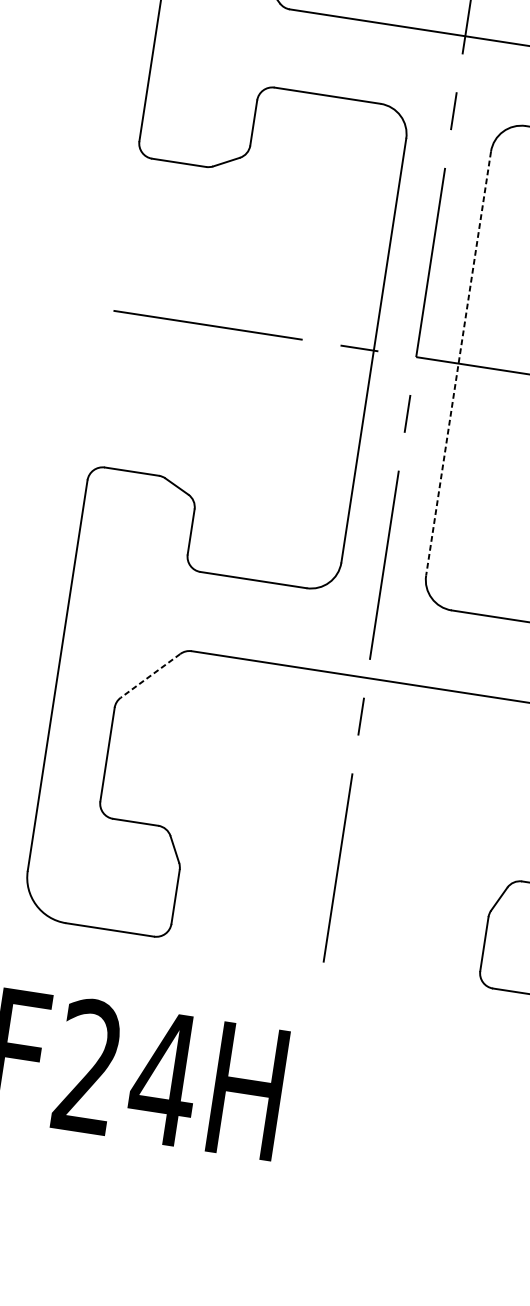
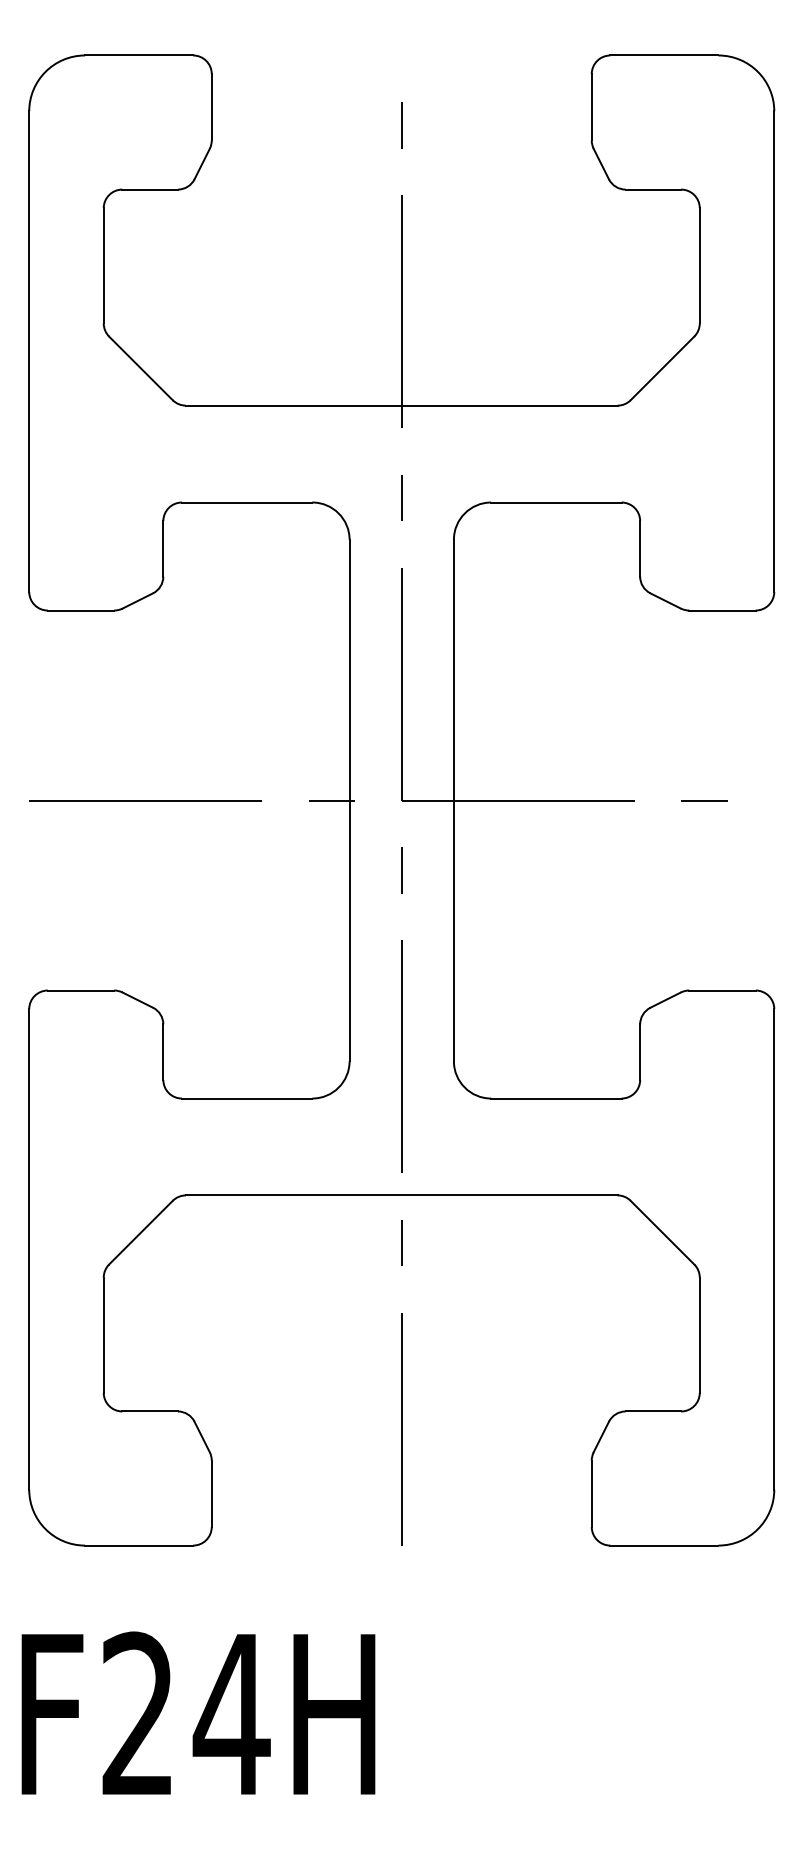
line: (458, 363) -> (453, 800), dashed -> solid
line: (150, 675) -> (140, 1232), dashed -> solid

